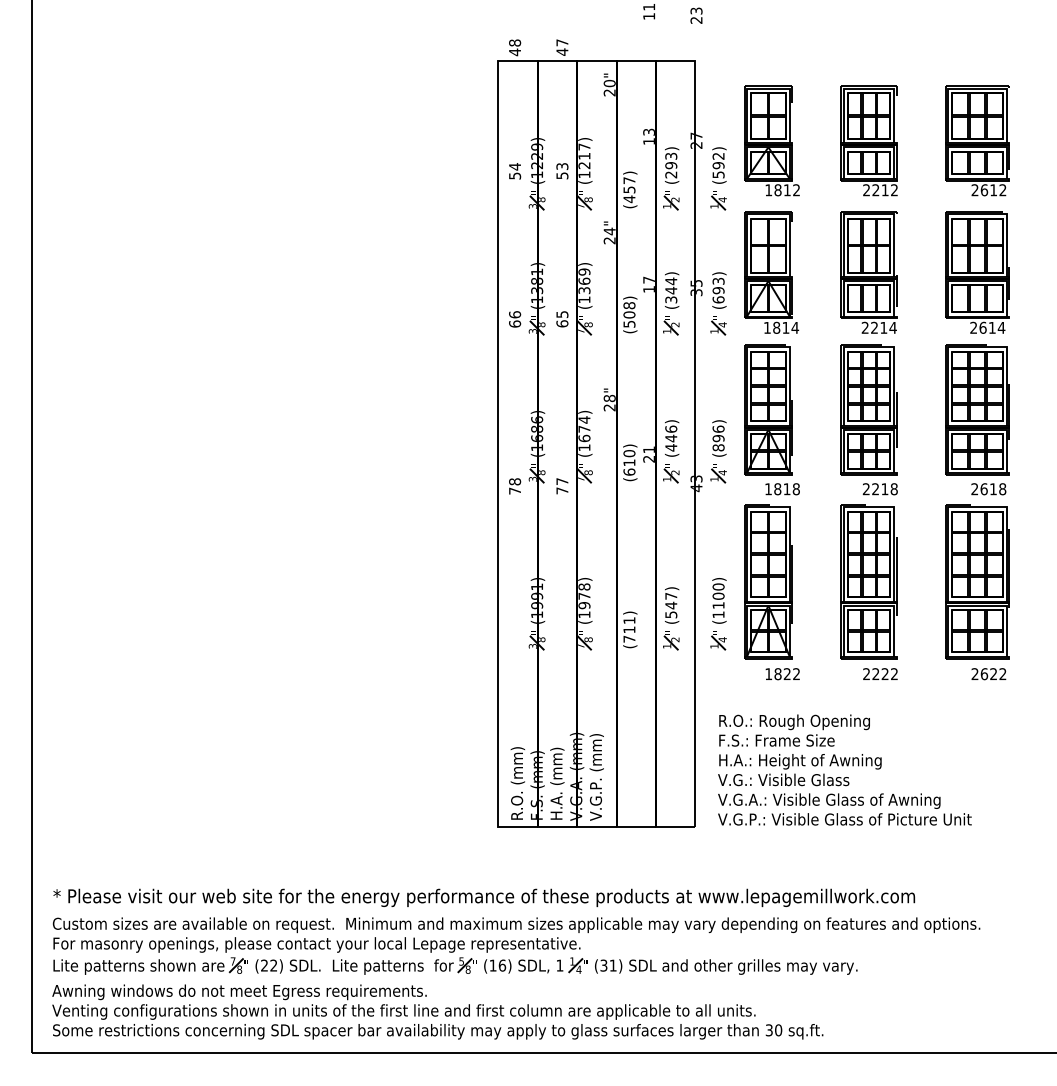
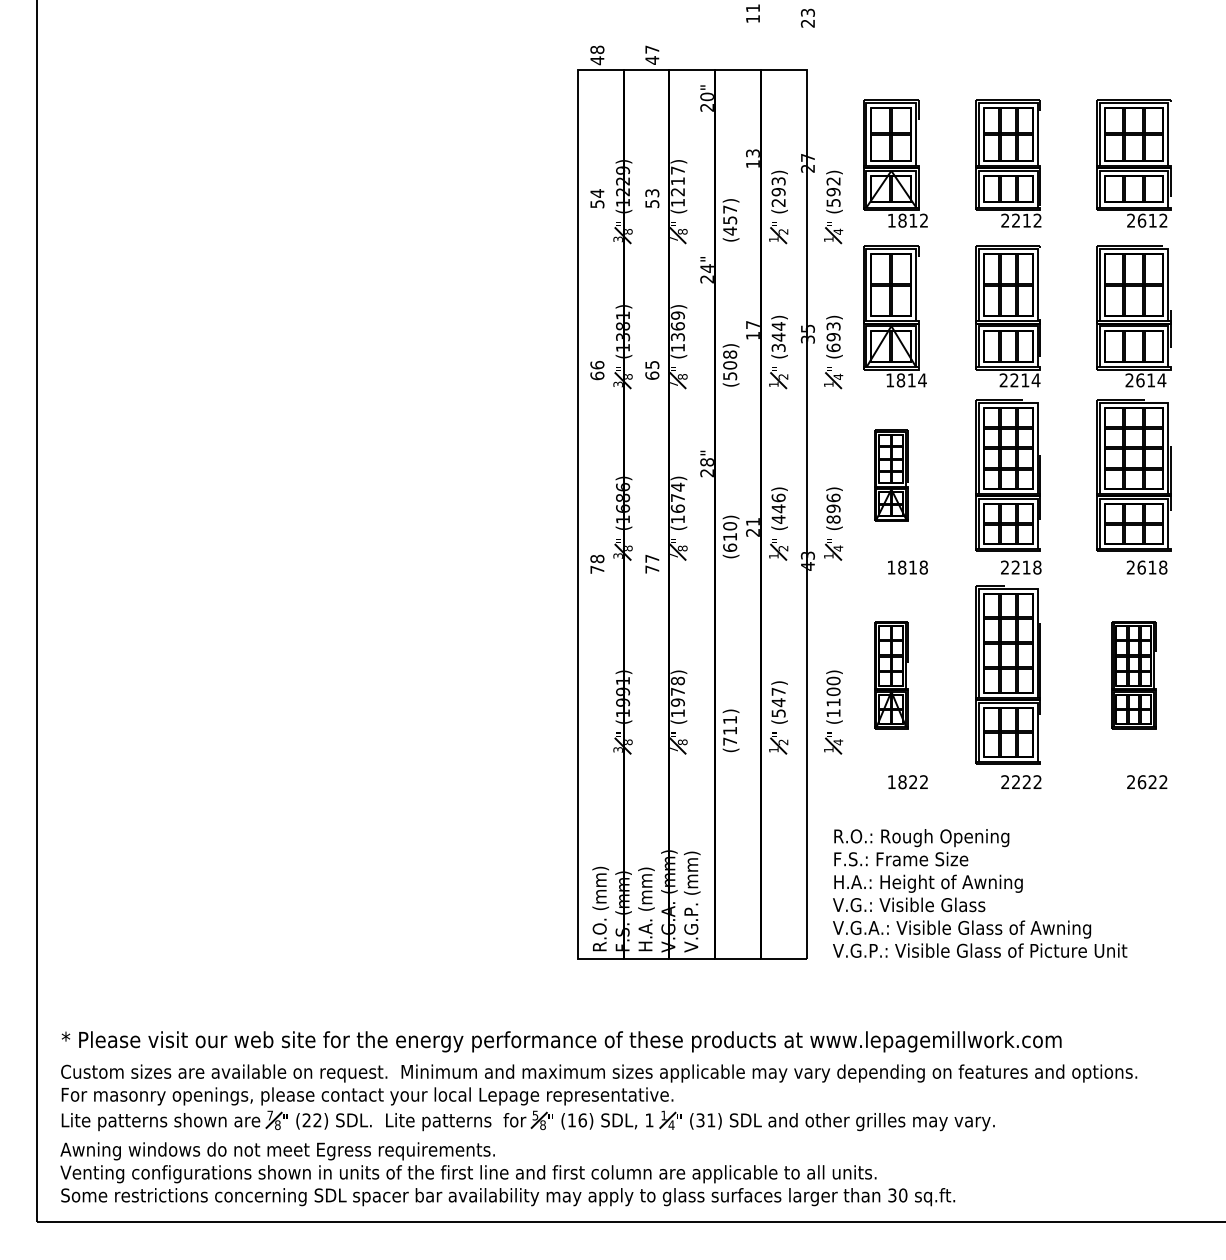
part: (768, 409) -> (891, 475), size x0.6
part: (768, 581) -> (891, 674), size x0.6
part: (977, 581) -> (1133, 674), size x0.6

